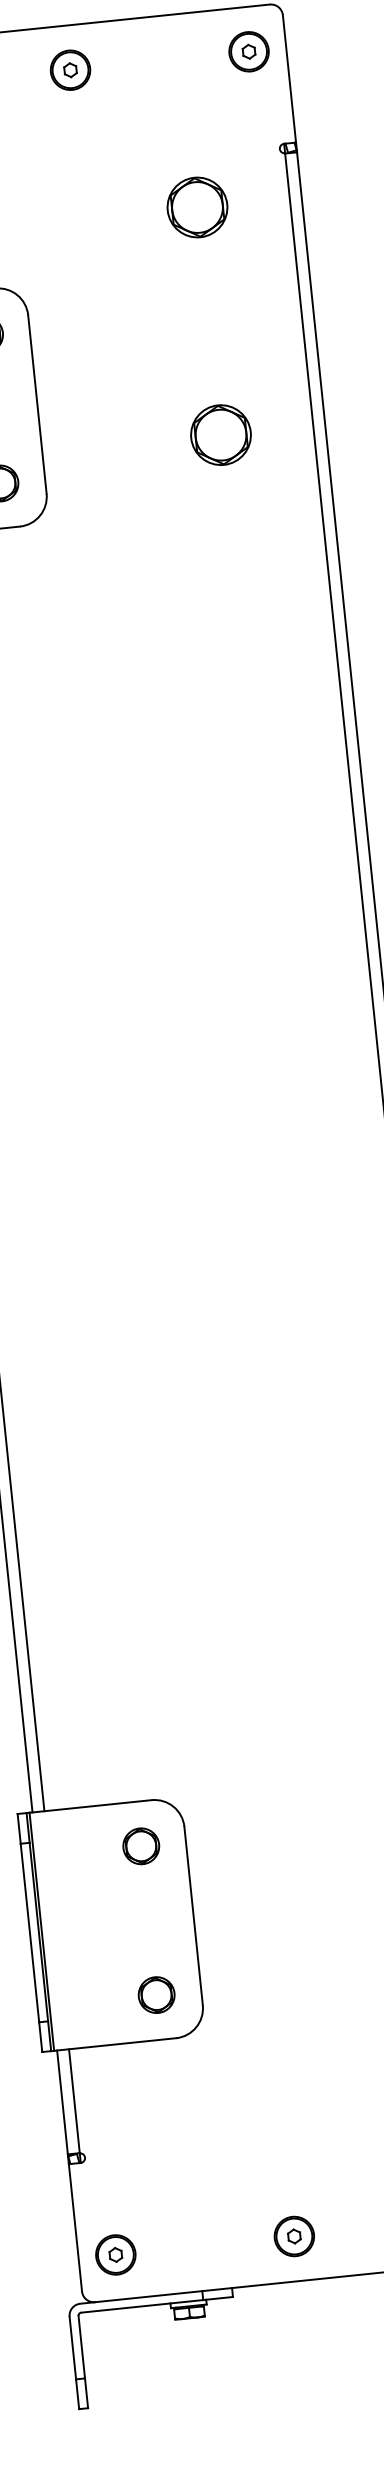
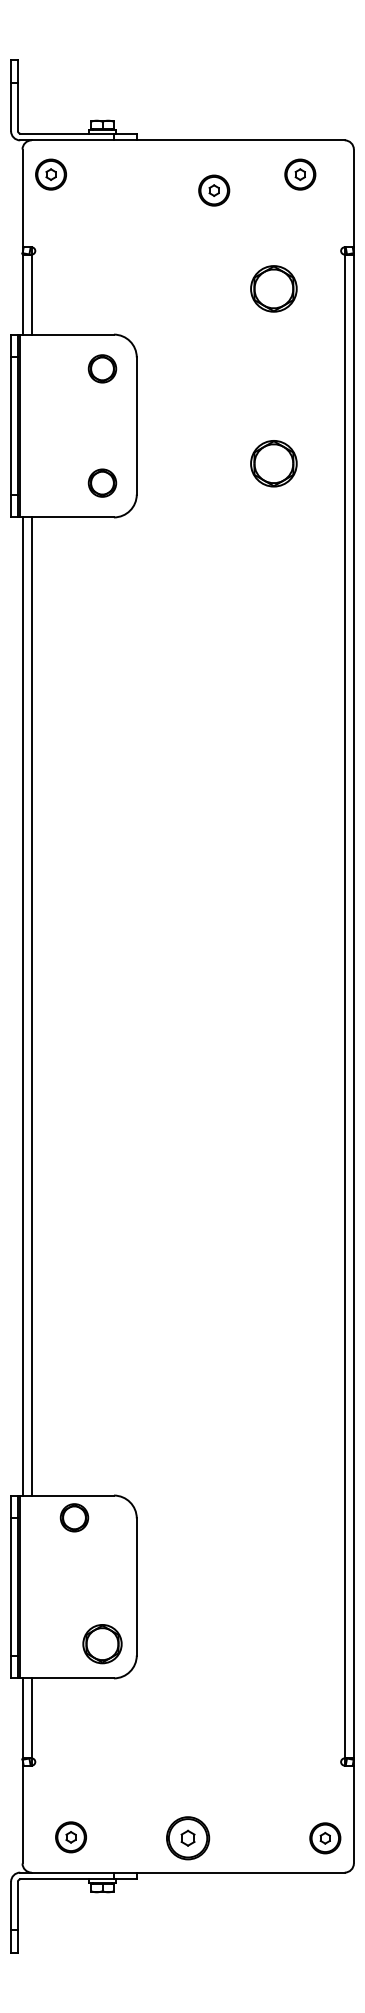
part: (249, 51) -> (300, 174), moved
part: (70, 70) -> (214, 190), moved
part: (141, 1845) -> (74, 1517), moved
part: (156, 1994) -> (102, 1643), size x1.4
part: (294, 2236) -> (188, 1838), size x1.4
part: (115, 2255) -> (70, 1837), moved

